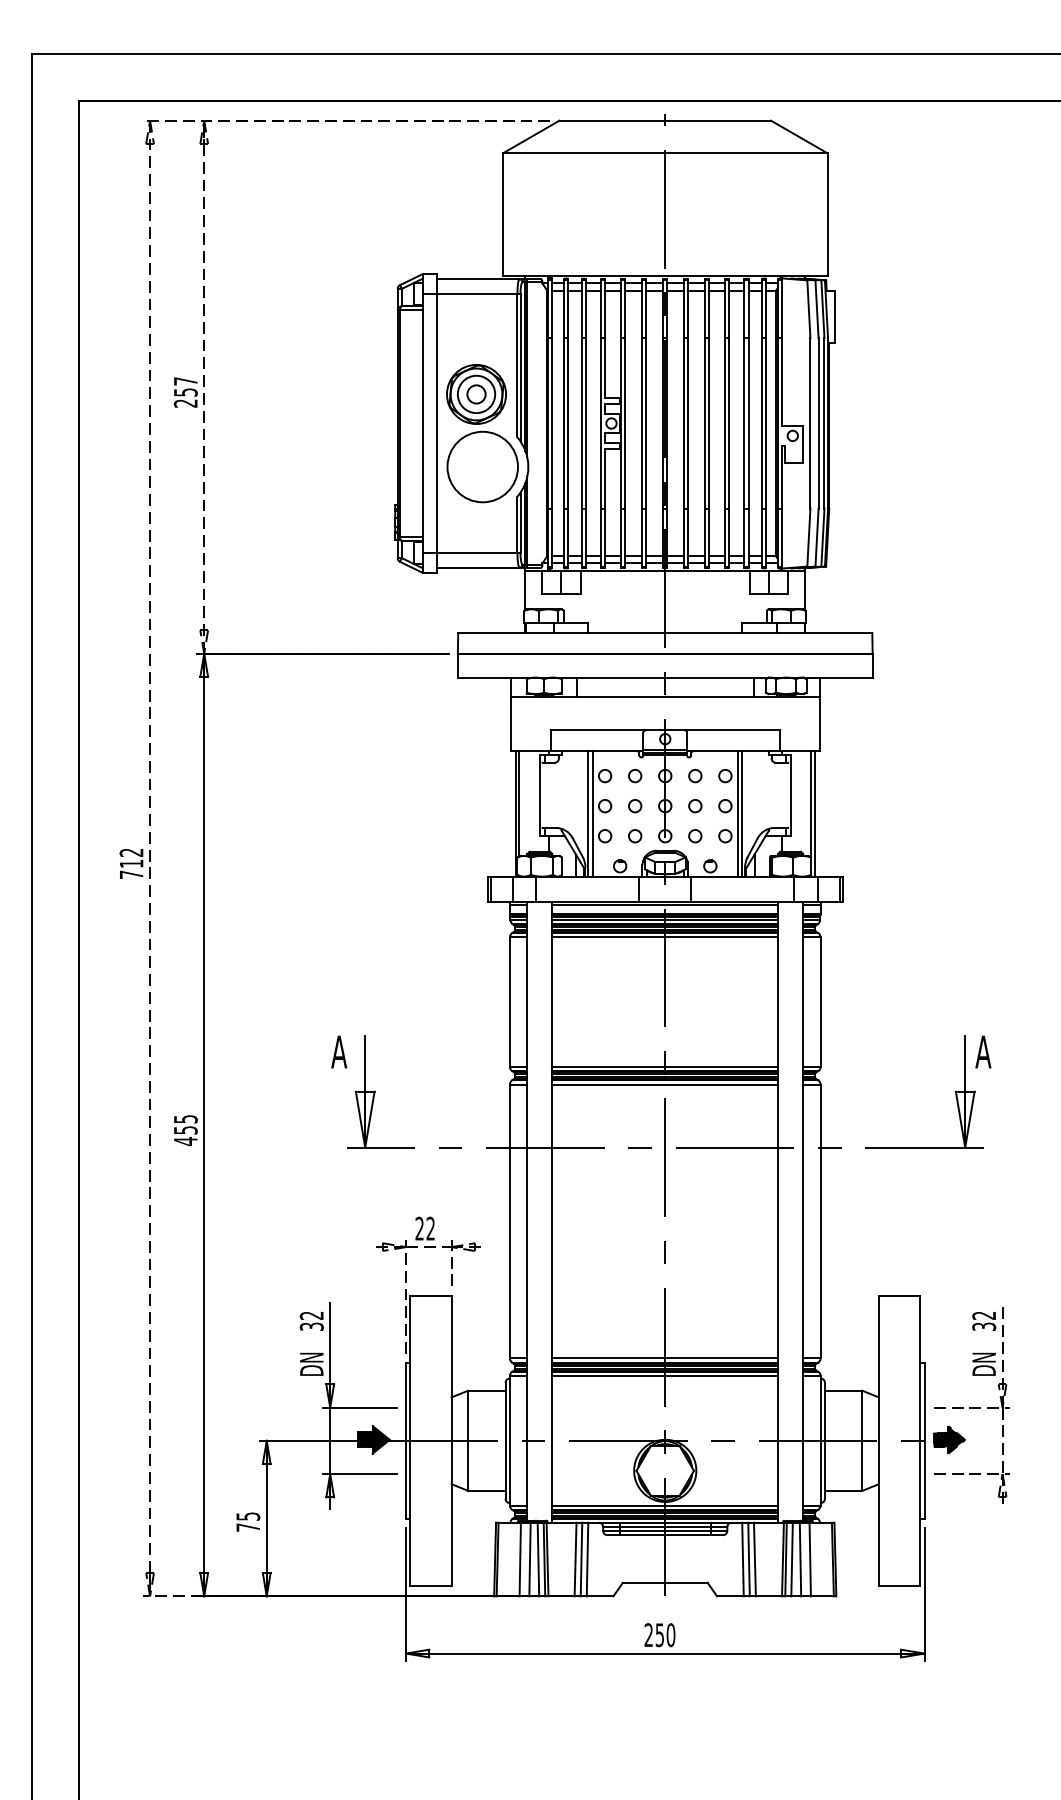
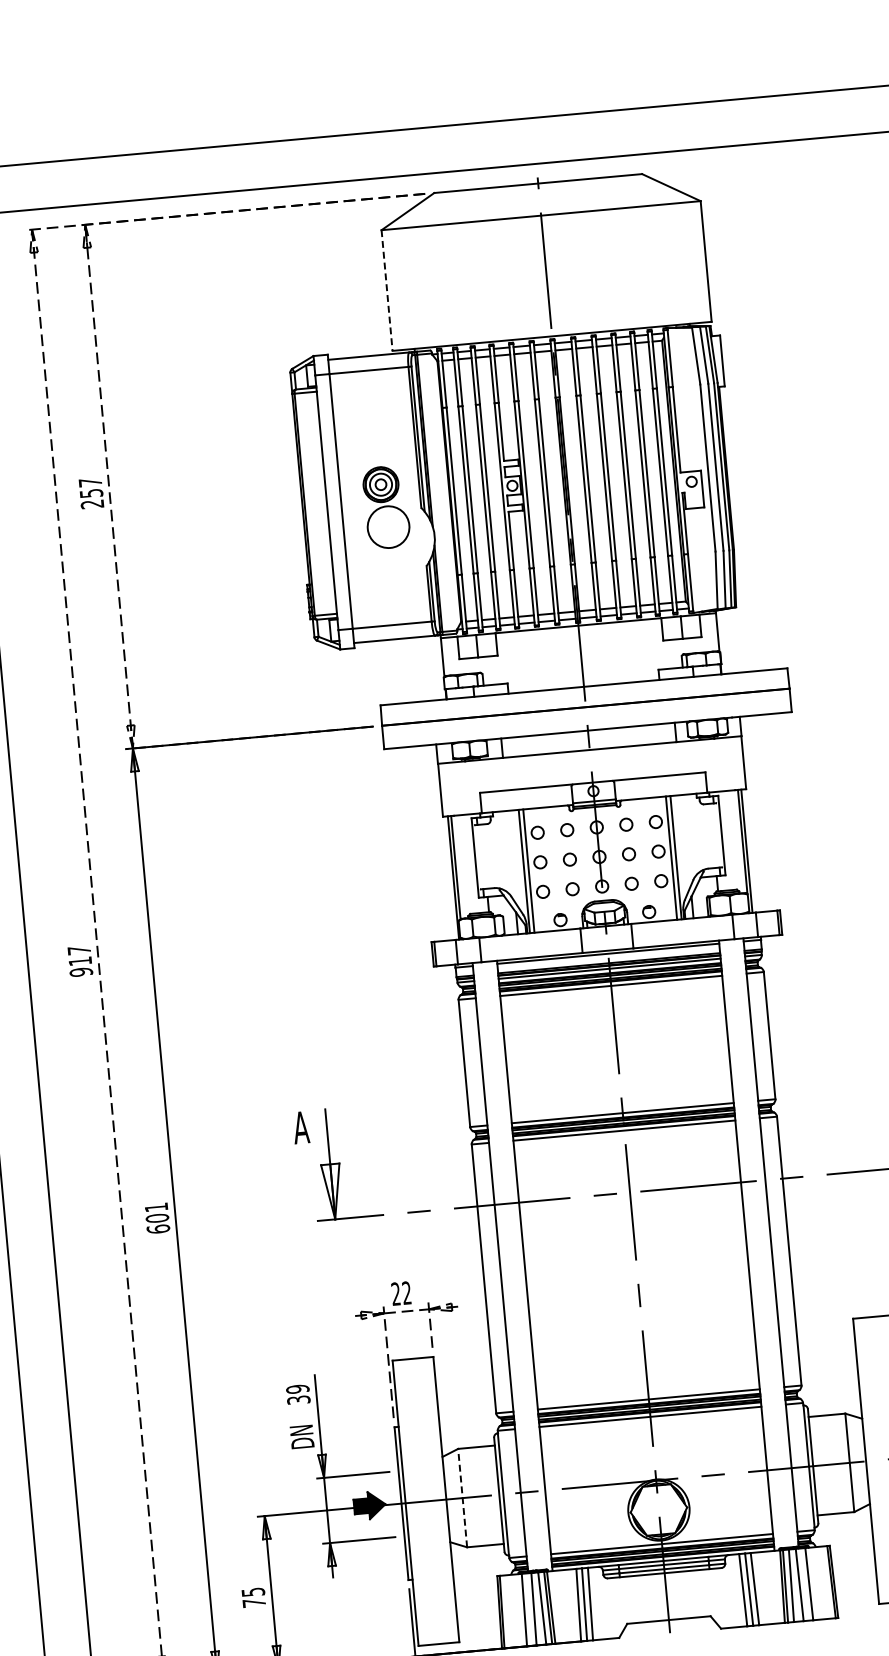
line: (502, 215) -> (386, 291), solid -> dashed
part: (482, 433) -> (386, 507), size x0.6
text: (131, 863) -> (80, 961), 712 -> 917
text: (185, 1130) -> (157, 1218), 455 -> 601
text: (311, 1315) -> (297, 1389), 32 -> 39
line: (468, 1440) -> (462, 1497), solid -> dashed

